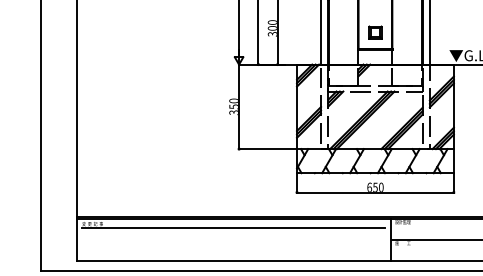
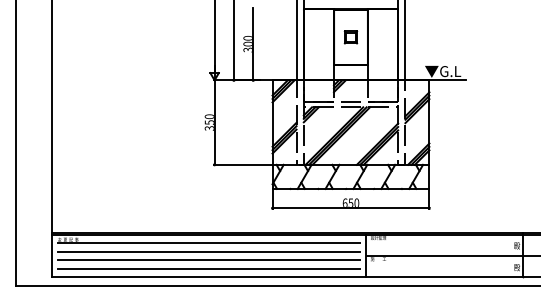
part: (374, 32) -> (350, 37), moved
line: (232, 235) -> (208, 251), added
line: (232, 244) -> (208, 260), added
line: (232, 252) -> (208, 268), added

